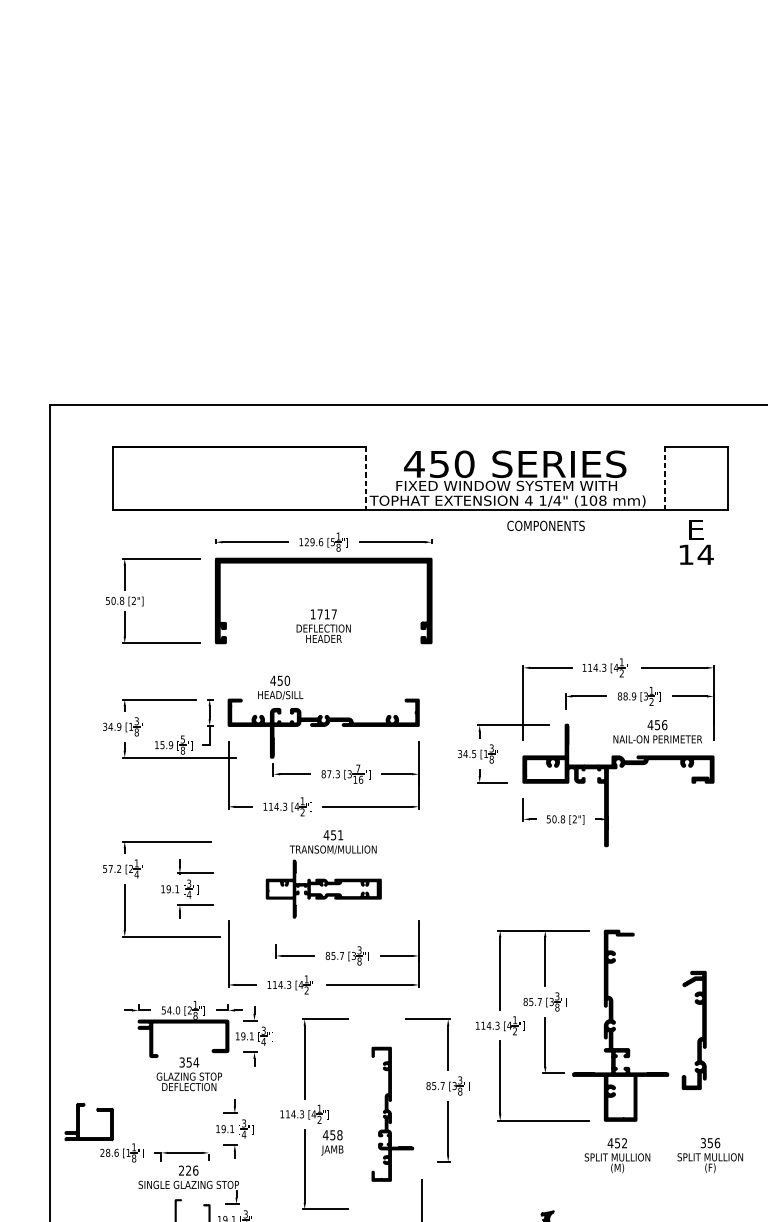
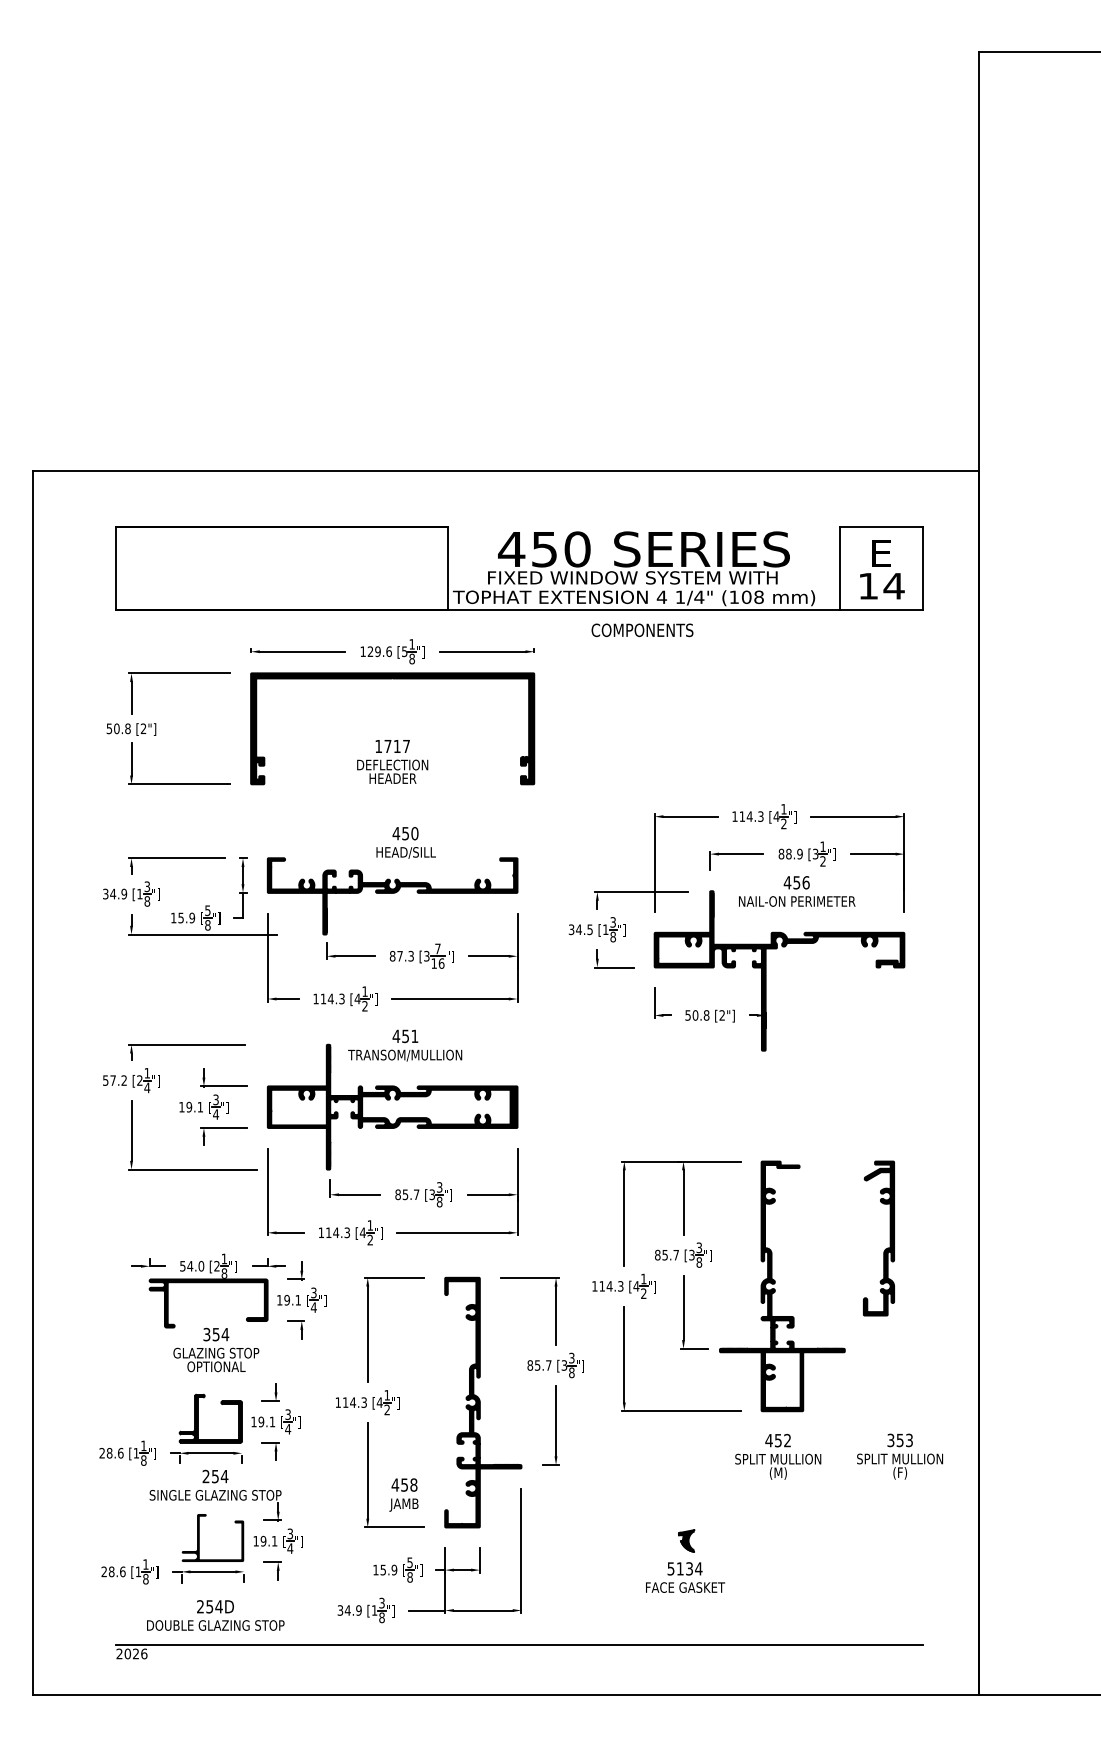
line: (366, 478) -> (448, 568), dashed -> solid
line: (664, 478) -> (840, 568), dashed -> solid
text: (546, 526) -> (642, 630), moved
text: (696, 542) -> (882, 569), moved
text: (280, 687) -> (405, 842), moved
text: (658, 731) -> (797, 891), moved
part: (323, 888) -> (392, 1106), size x1.67
part: (702, 1030) -> (889, 1238), moved
text: (188, 1086) -> (215, 1366), DEFLECTION -> OPTIONAL
part: (392, 1114) -> (483, 1402), size x1.43
part: (79, 1121) -> (198, 1418), moved
text: (331, 1142) -> (403, 1494), moved
text: (717, 1143) -> (909, 1440), 356 -> 353
text: (192, 1170) -> (220, 1476), 226 -> 254

